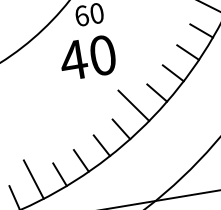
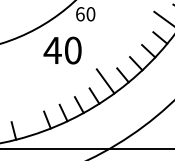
text: (87, 57) -> (62, 50), moved
line: (33, 179) -> (28, 120), removed

